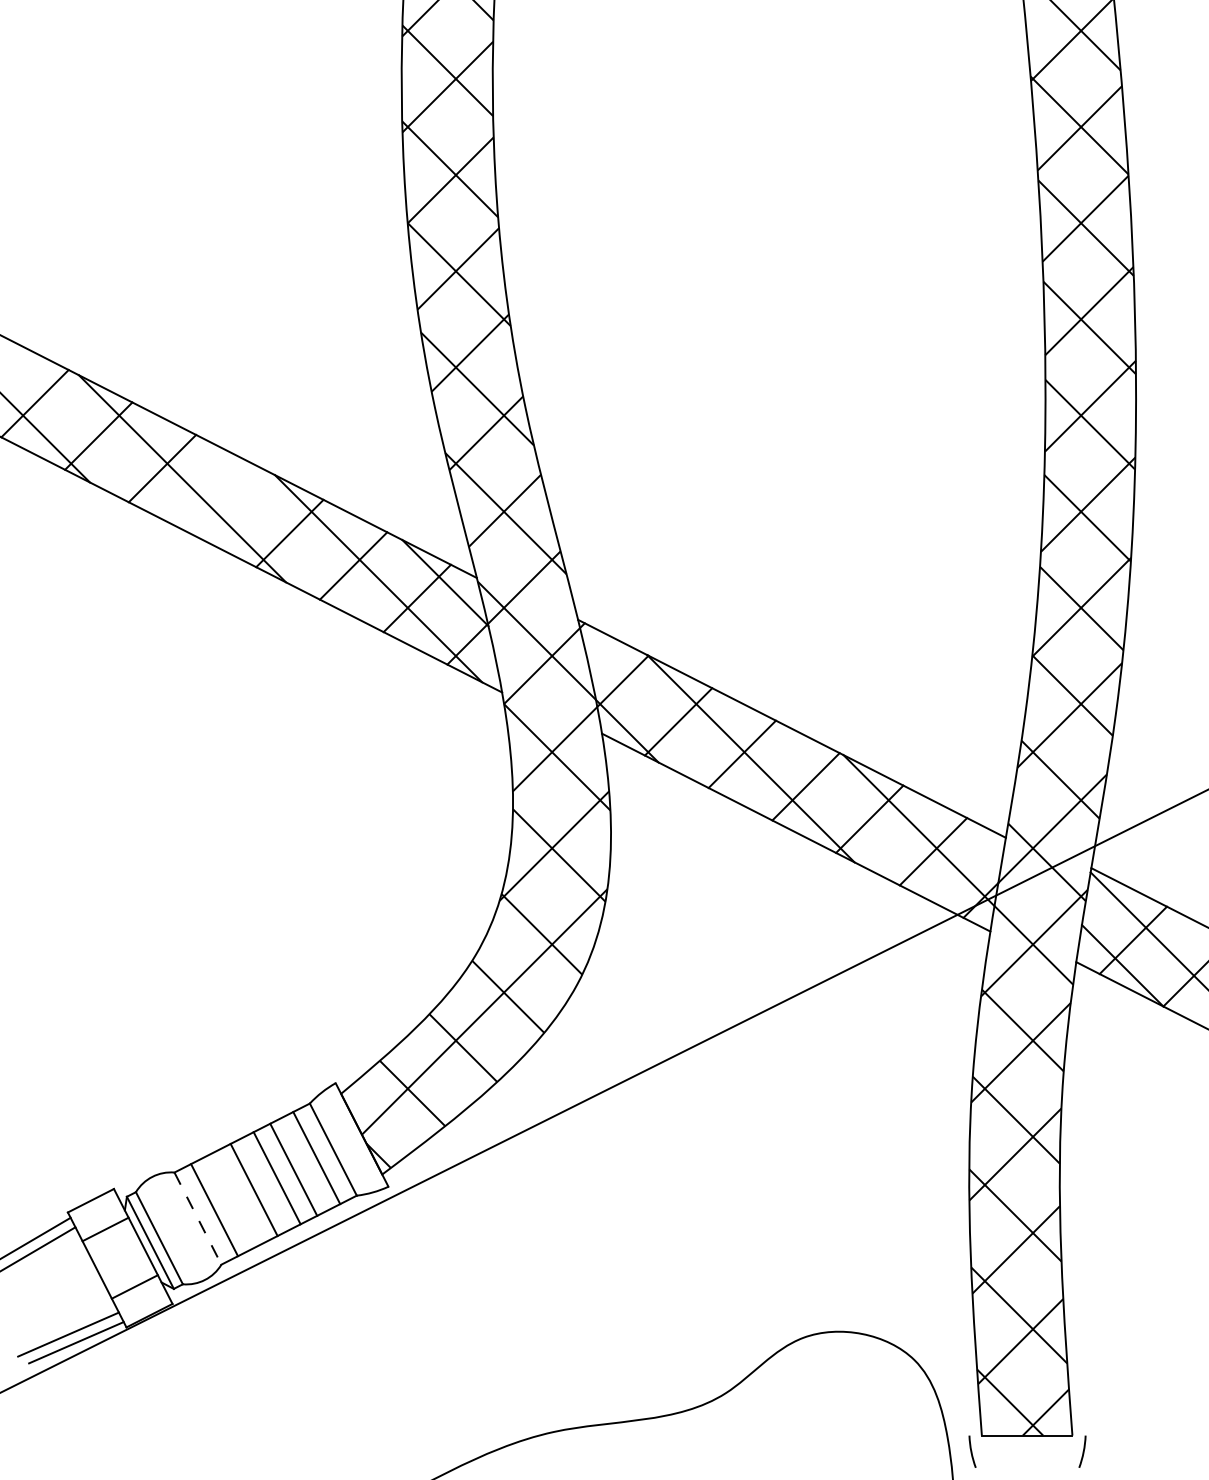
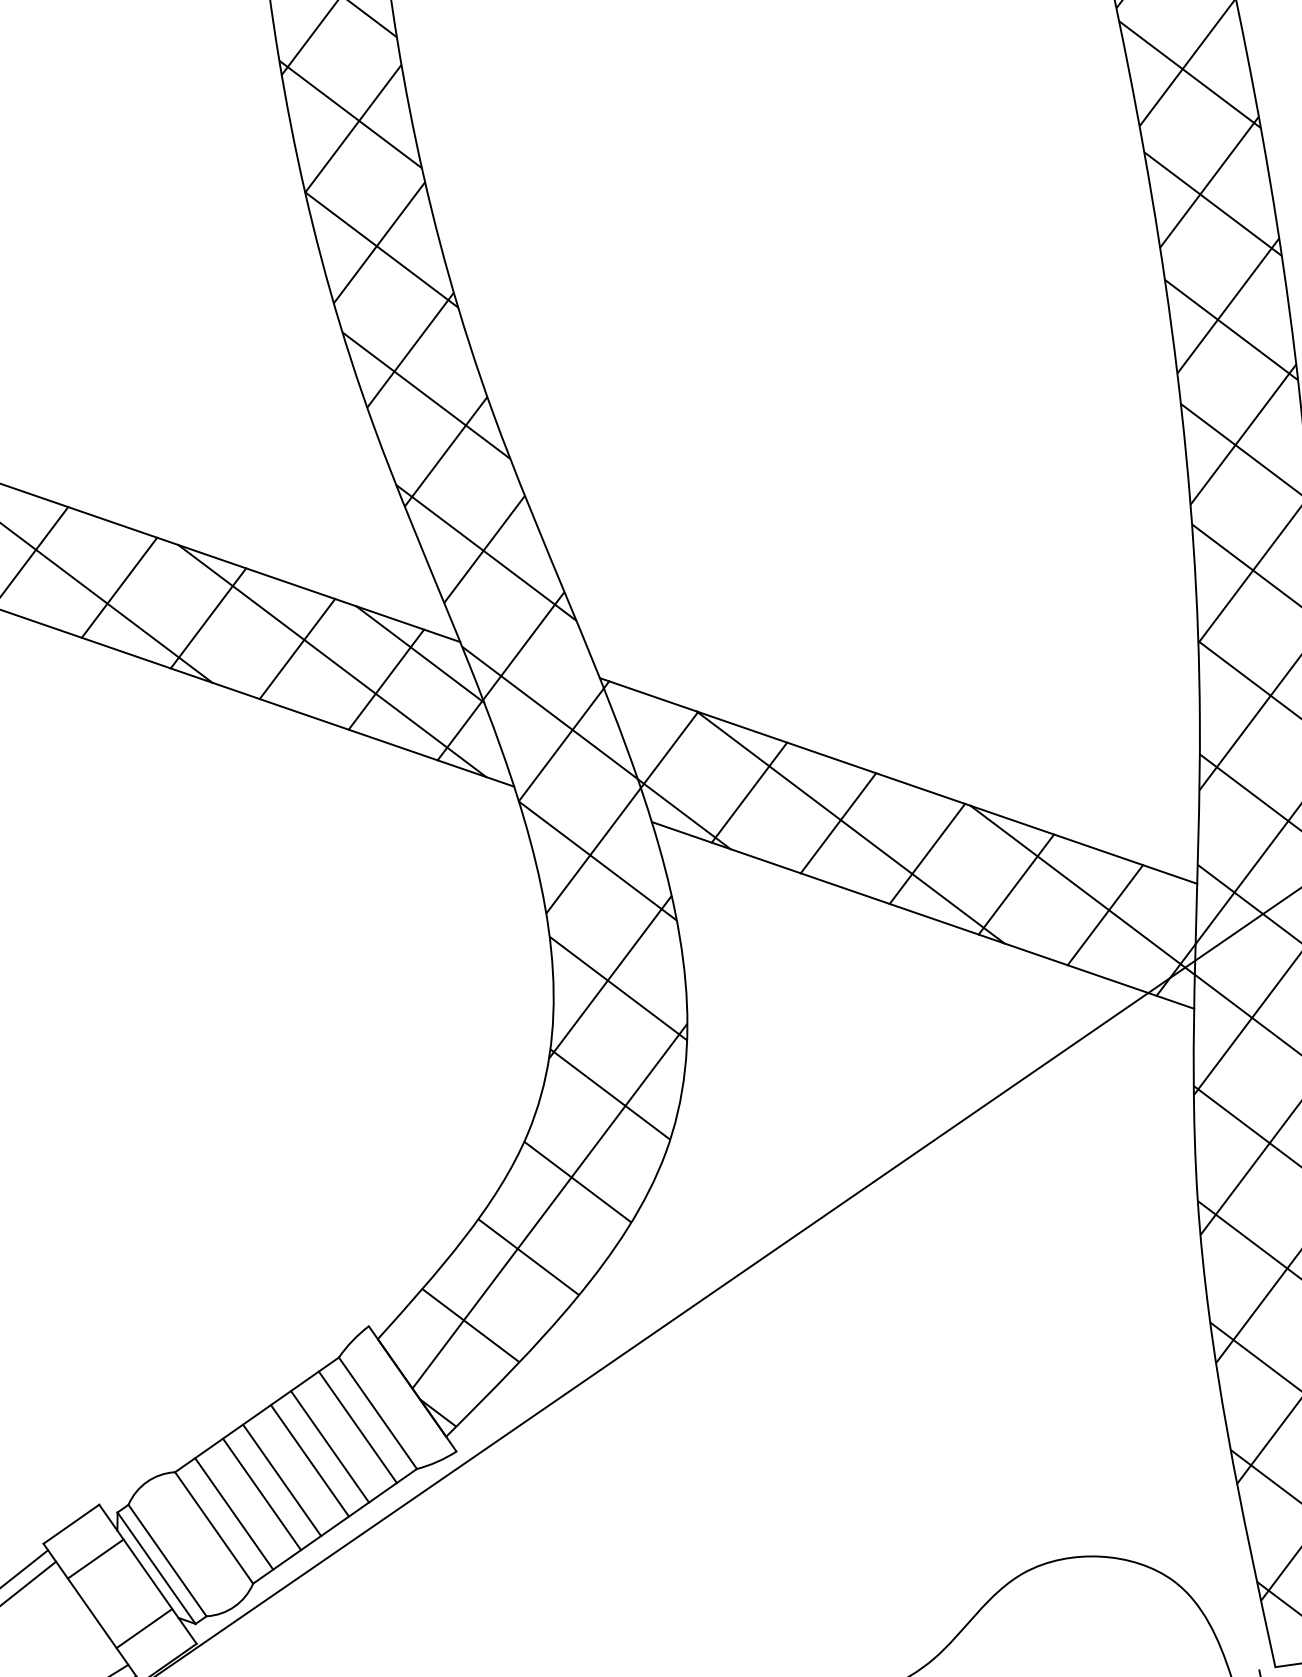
line: (225, 500) -> (118, 587), added
line: (237, 1198) -> (261, 1494), added
line: (197, 1218) -> (213, 1527), dashed -> solid

